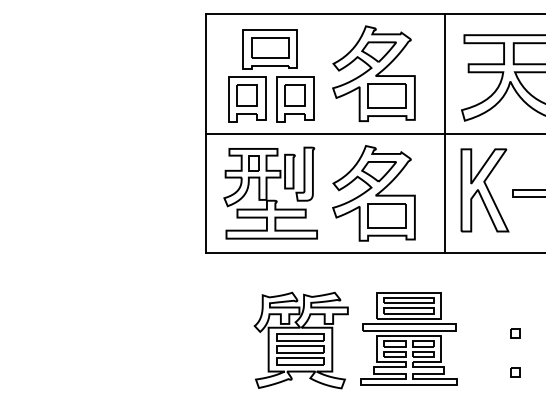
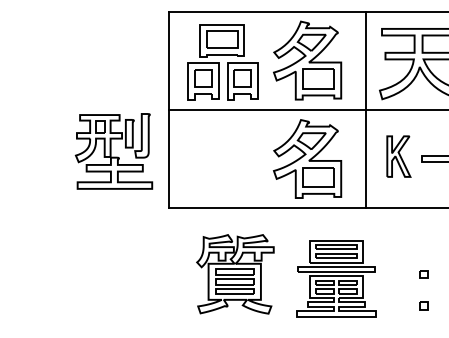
part: (484, 190) -> (398, 156), size x0.6
part: (270, 192) -> (113, 150), moved
part: (300, 340) -> (234, 274), moved

